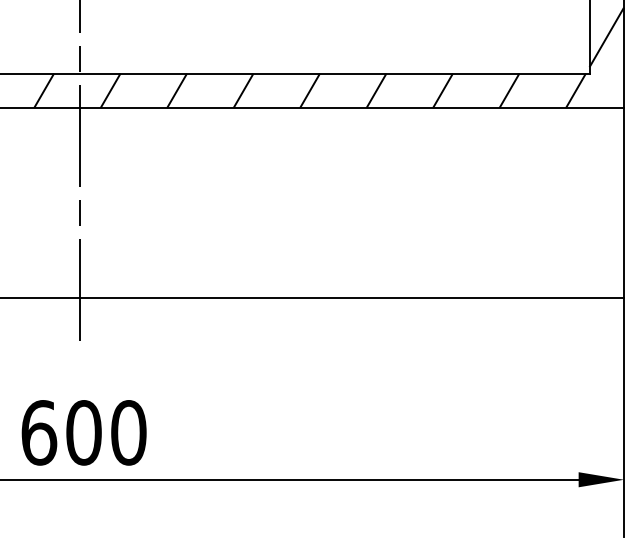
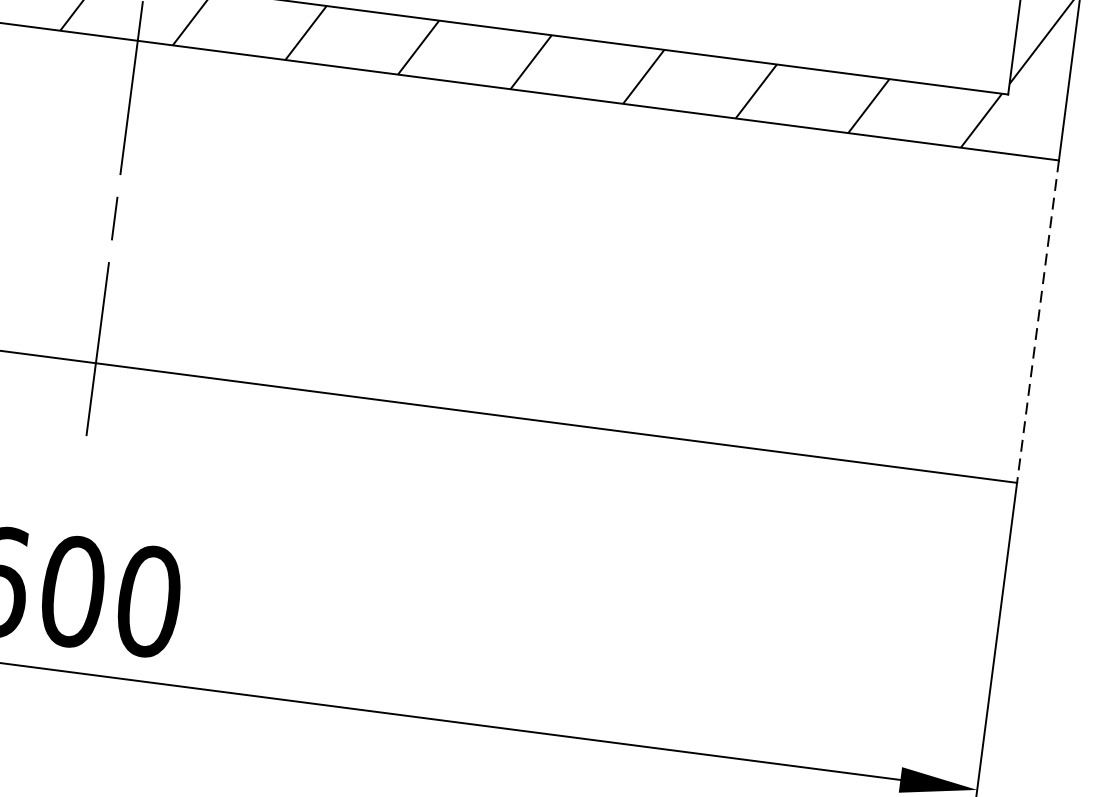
line: (623, 203) -> (1037, 321), solid -> dashed

